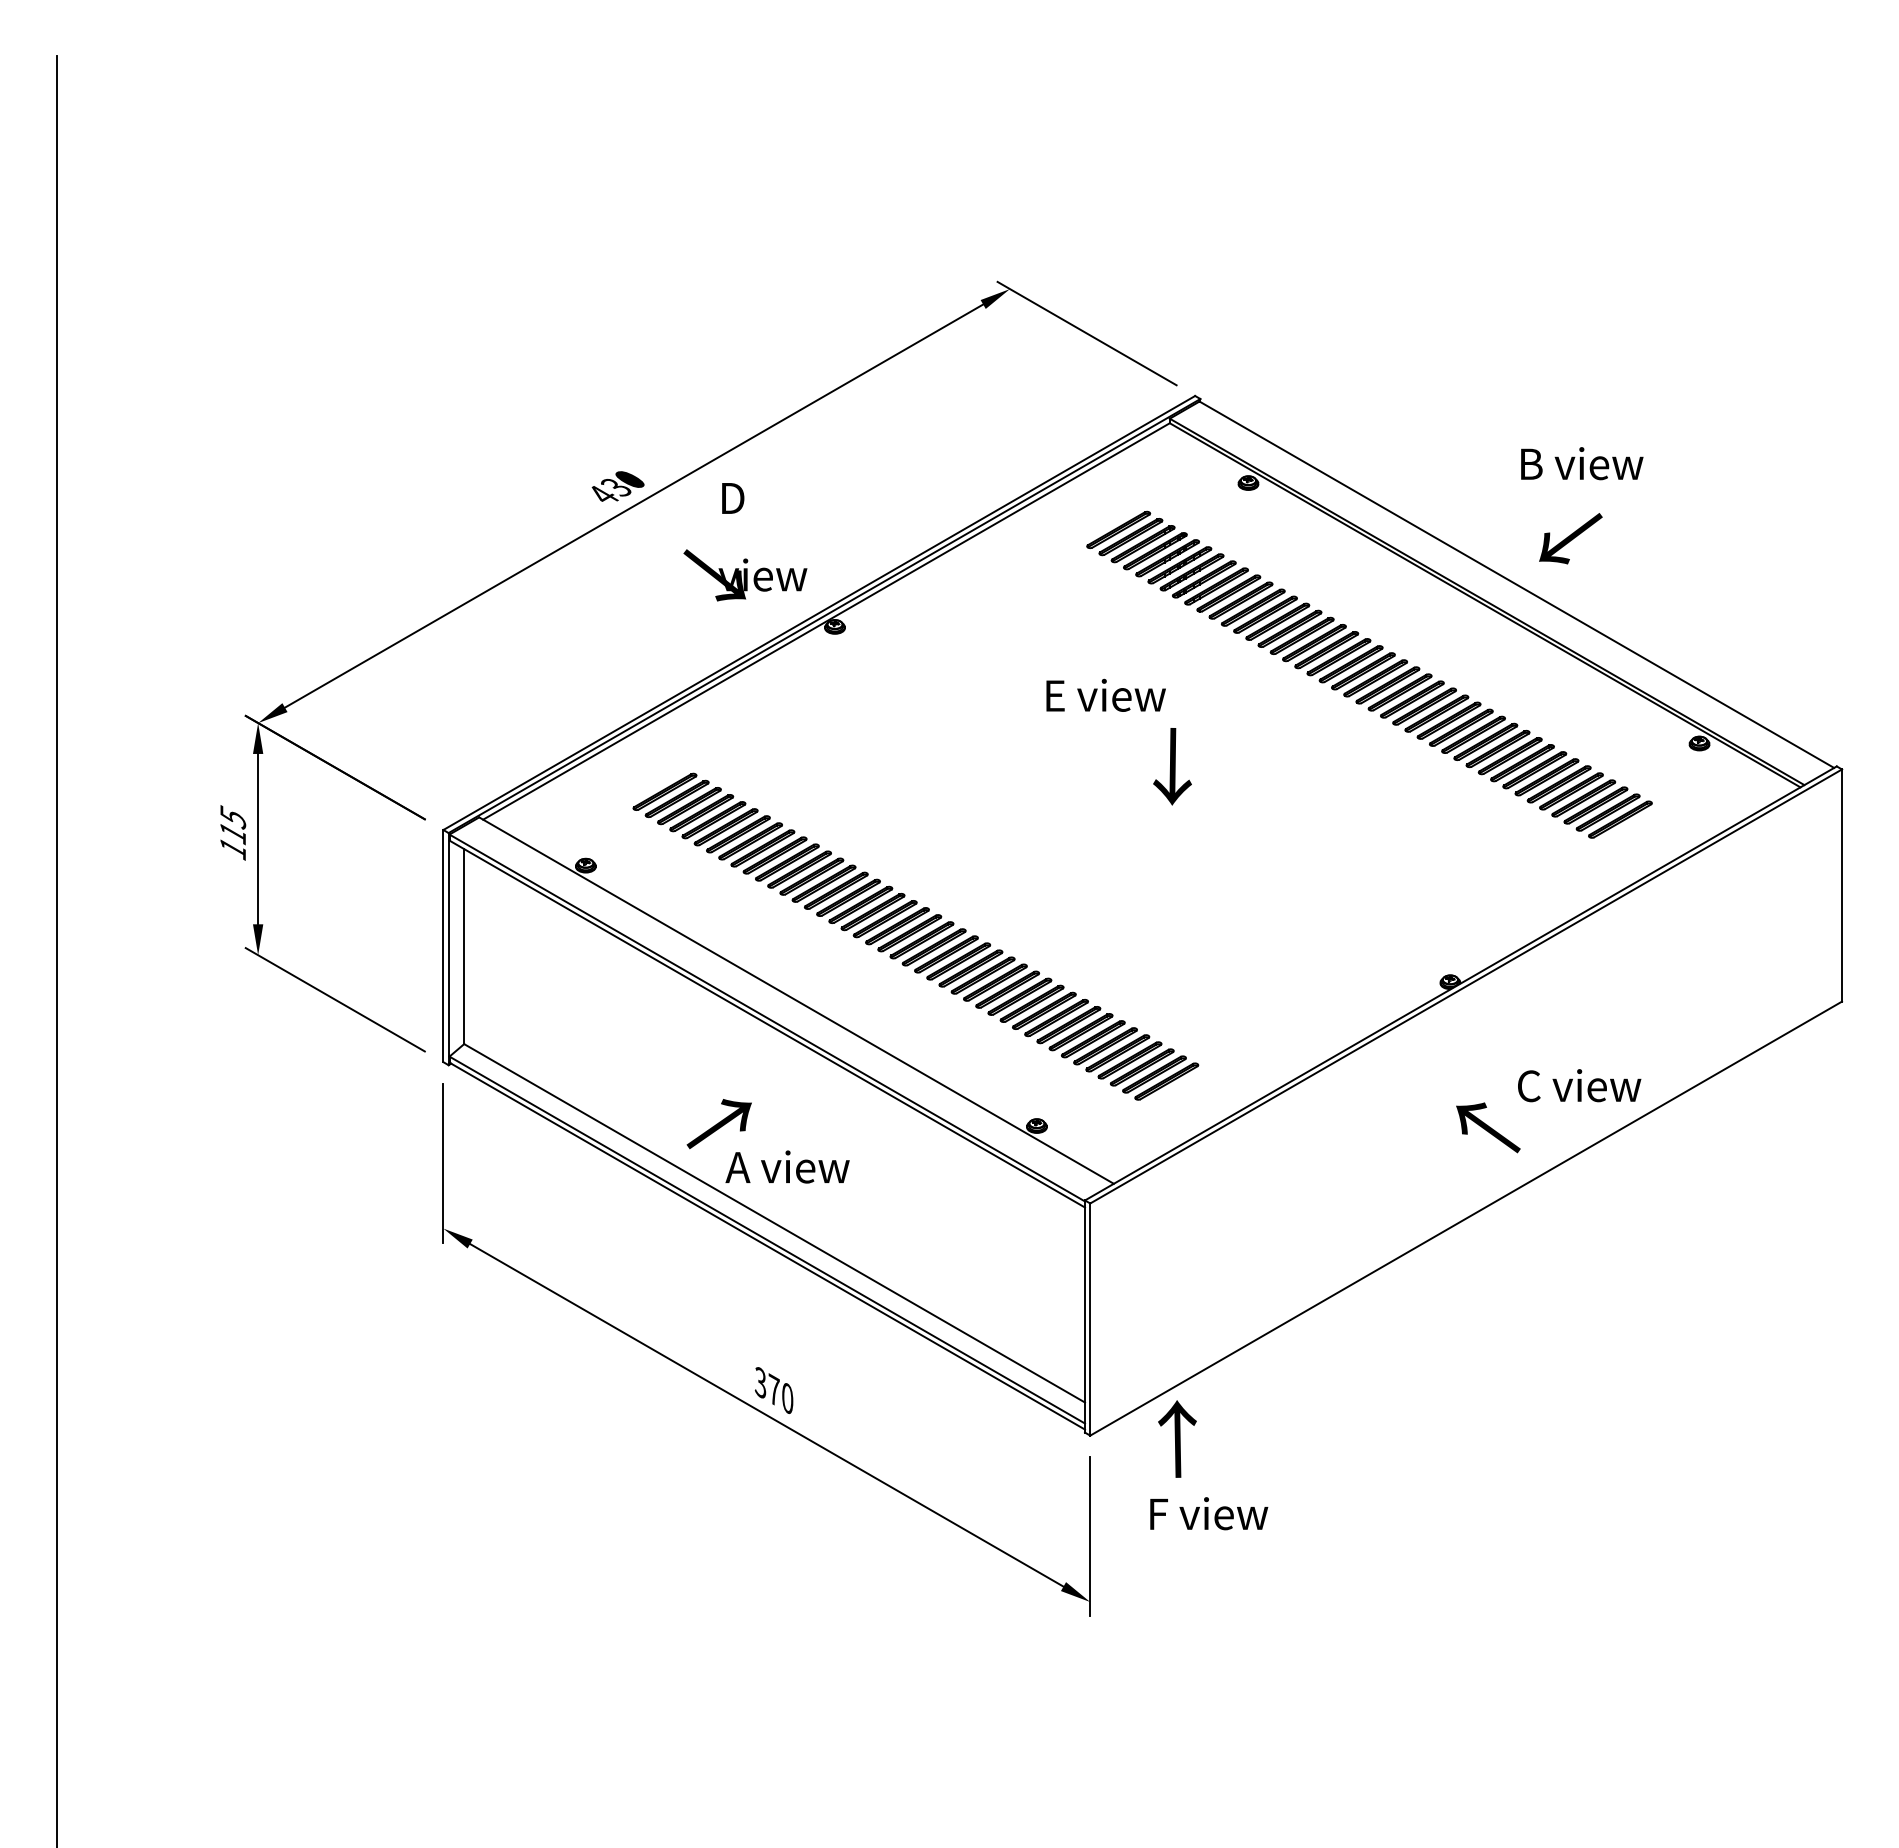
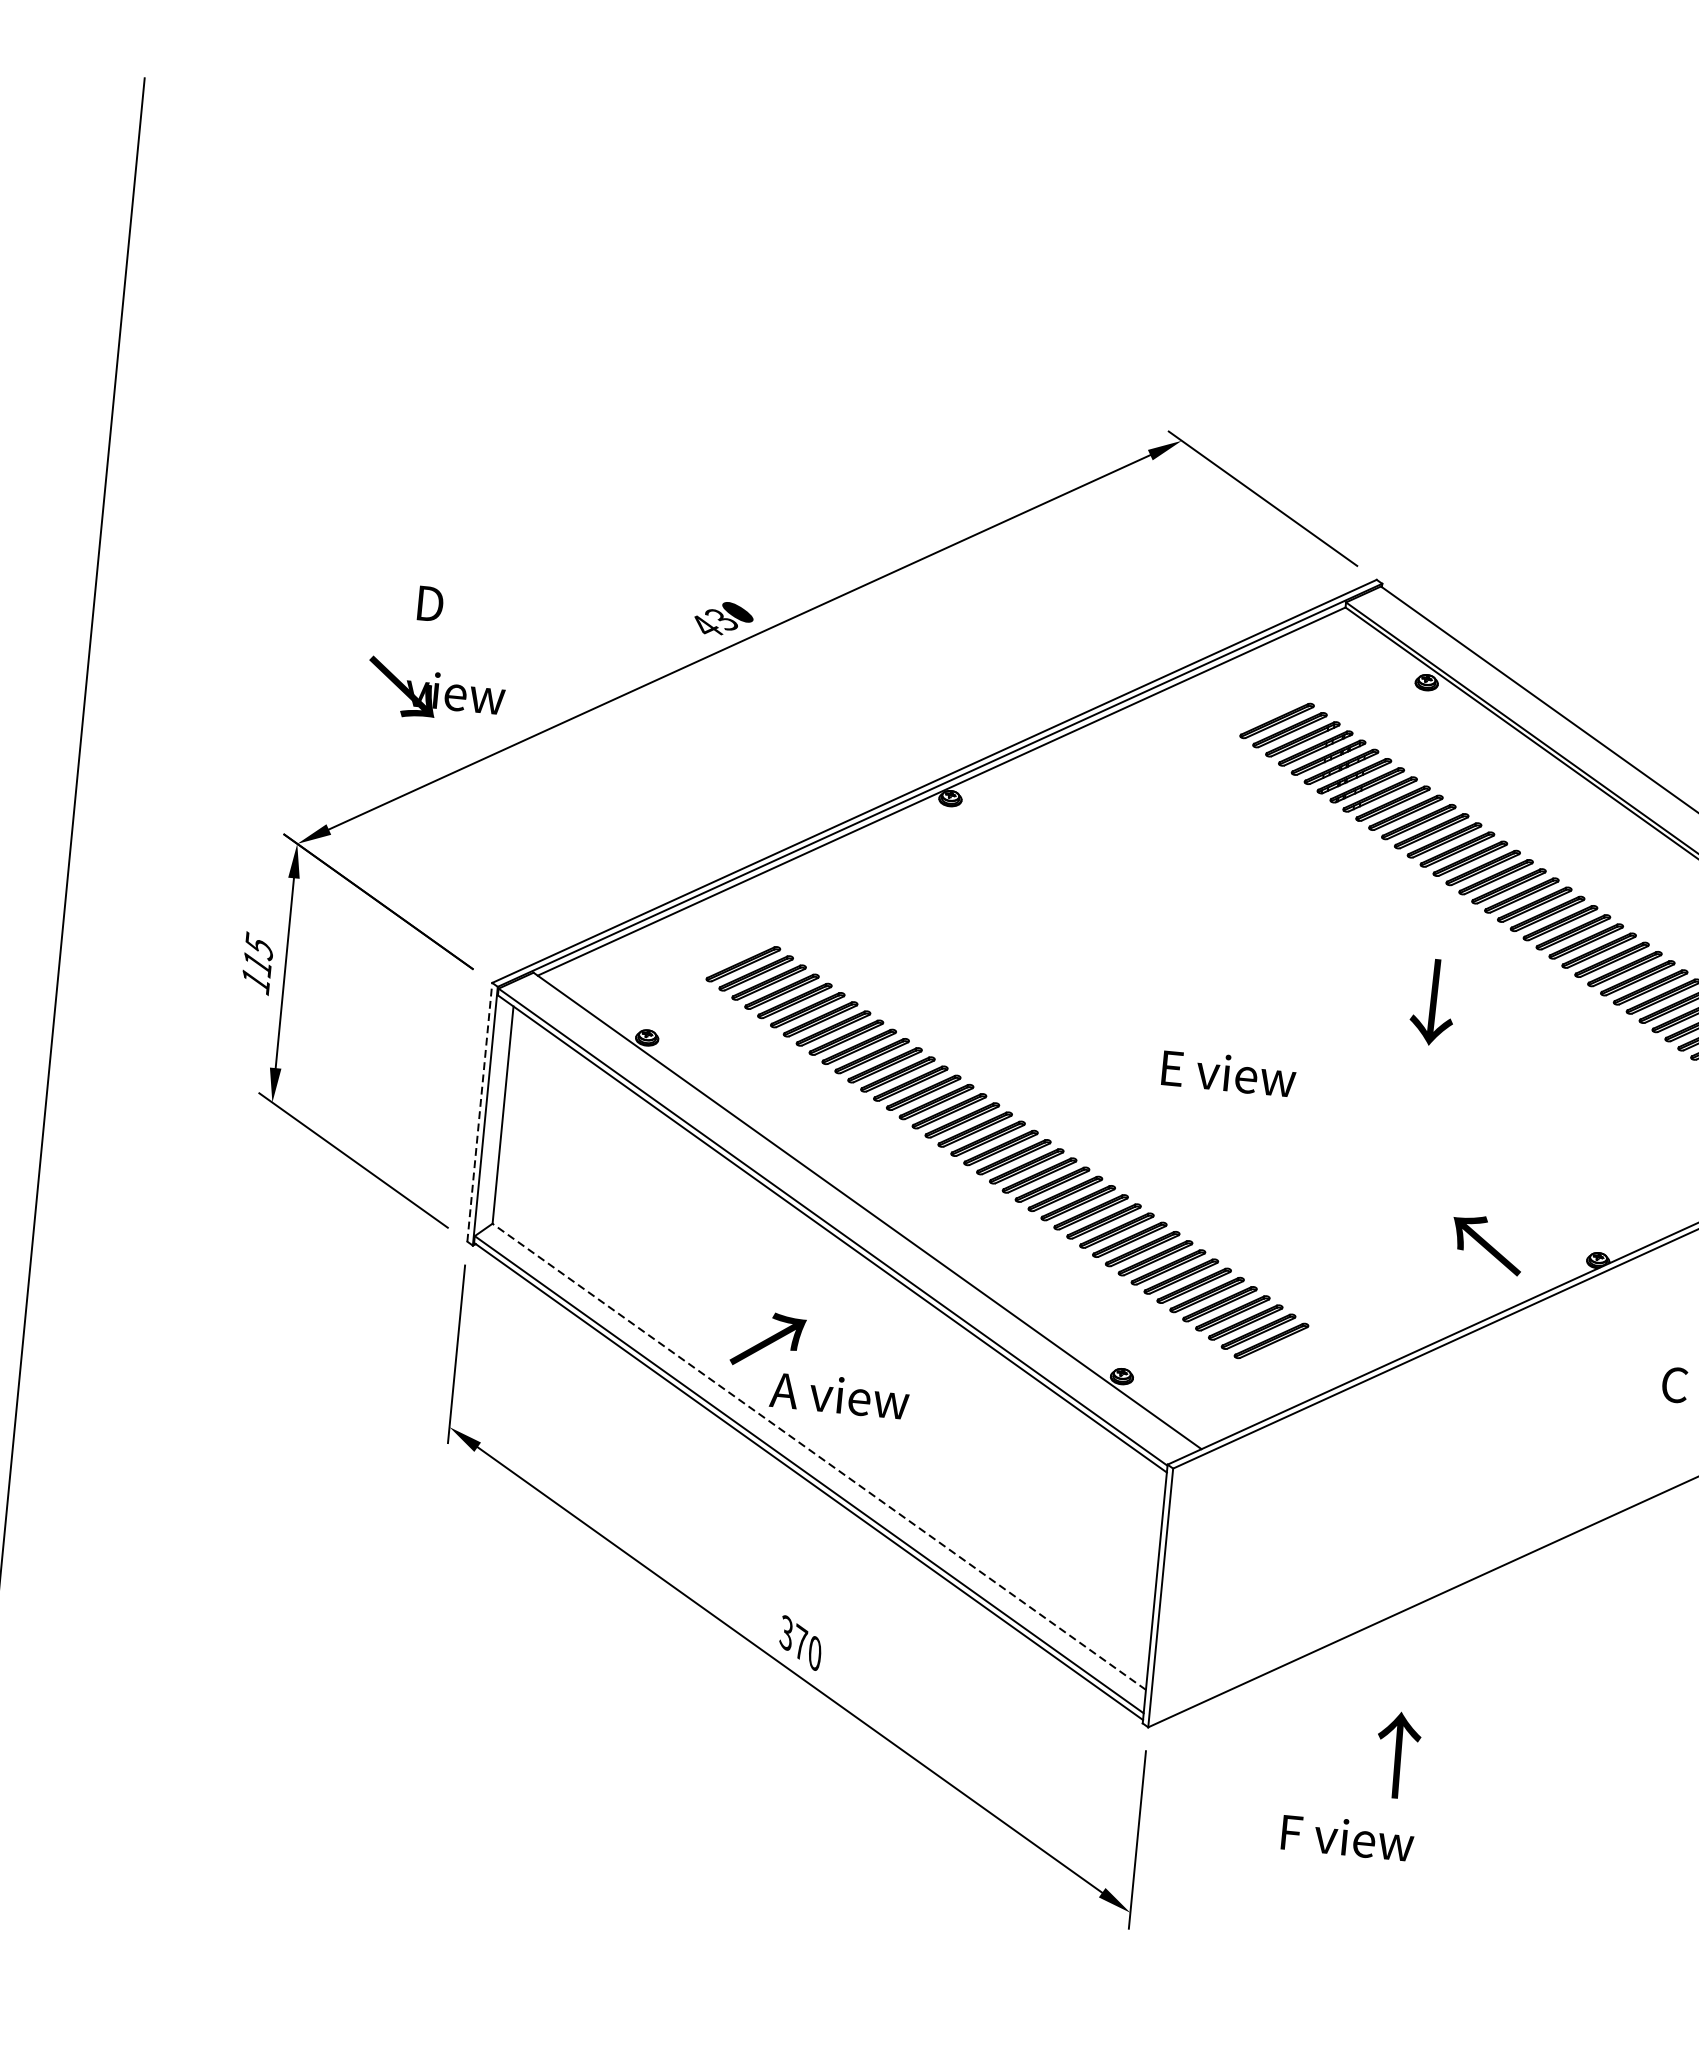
text: (745, 542) -> (439, 654), moved
text: (1105, 694) -> (1228, 1072), moved
text: (1172, 766) -> (1433, 1002), moved
line: (443, 945) -> (480, 1111), solid -> dashed
text: (1488, 1127) -> (1487, 1244), moved
line: (774, 1223) -> (819, 1457), solid -> dashed
text: (1177, 1438) -> (1397, 1754), moved
text: (1209, 1513) -> (1348, 1837), moved

